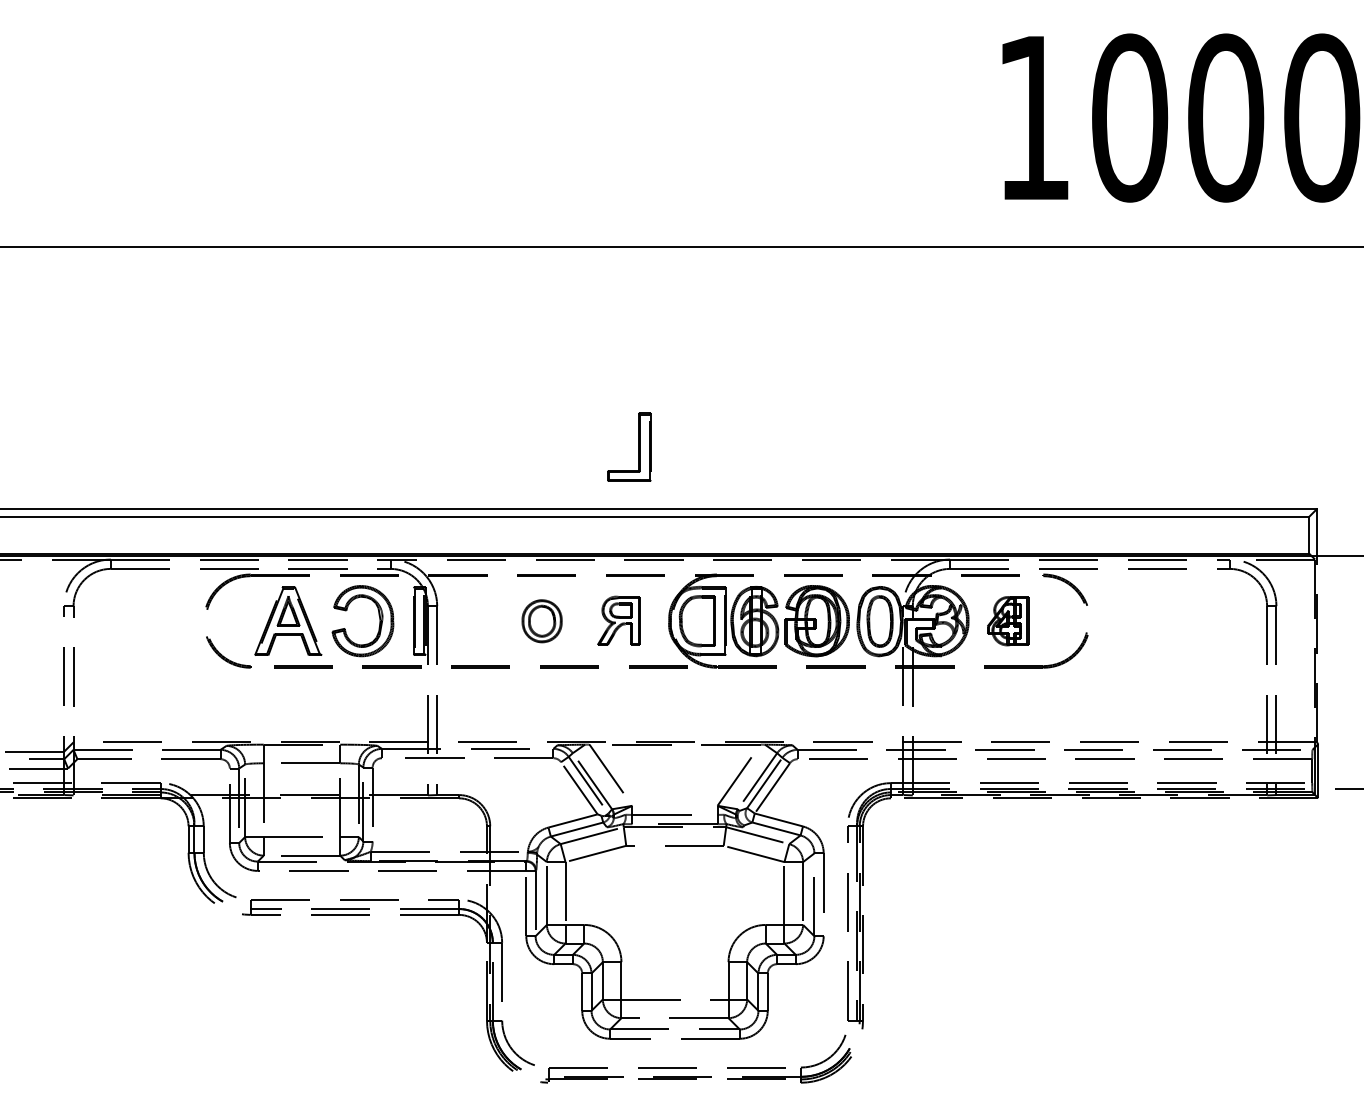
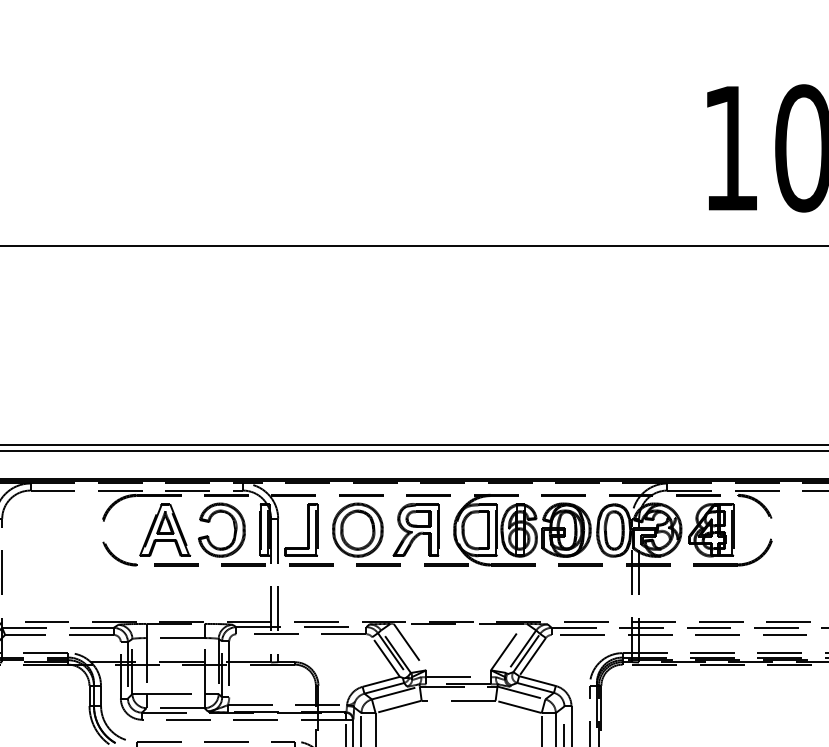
part: (638, 446) -> (308, 529), moved
part: (618, 620) -> (415, 529), size x1.43
part: (1007, 620) -> (710, 529), size x1.43
part: (541, 621) -> (357, 530), size x1.67

